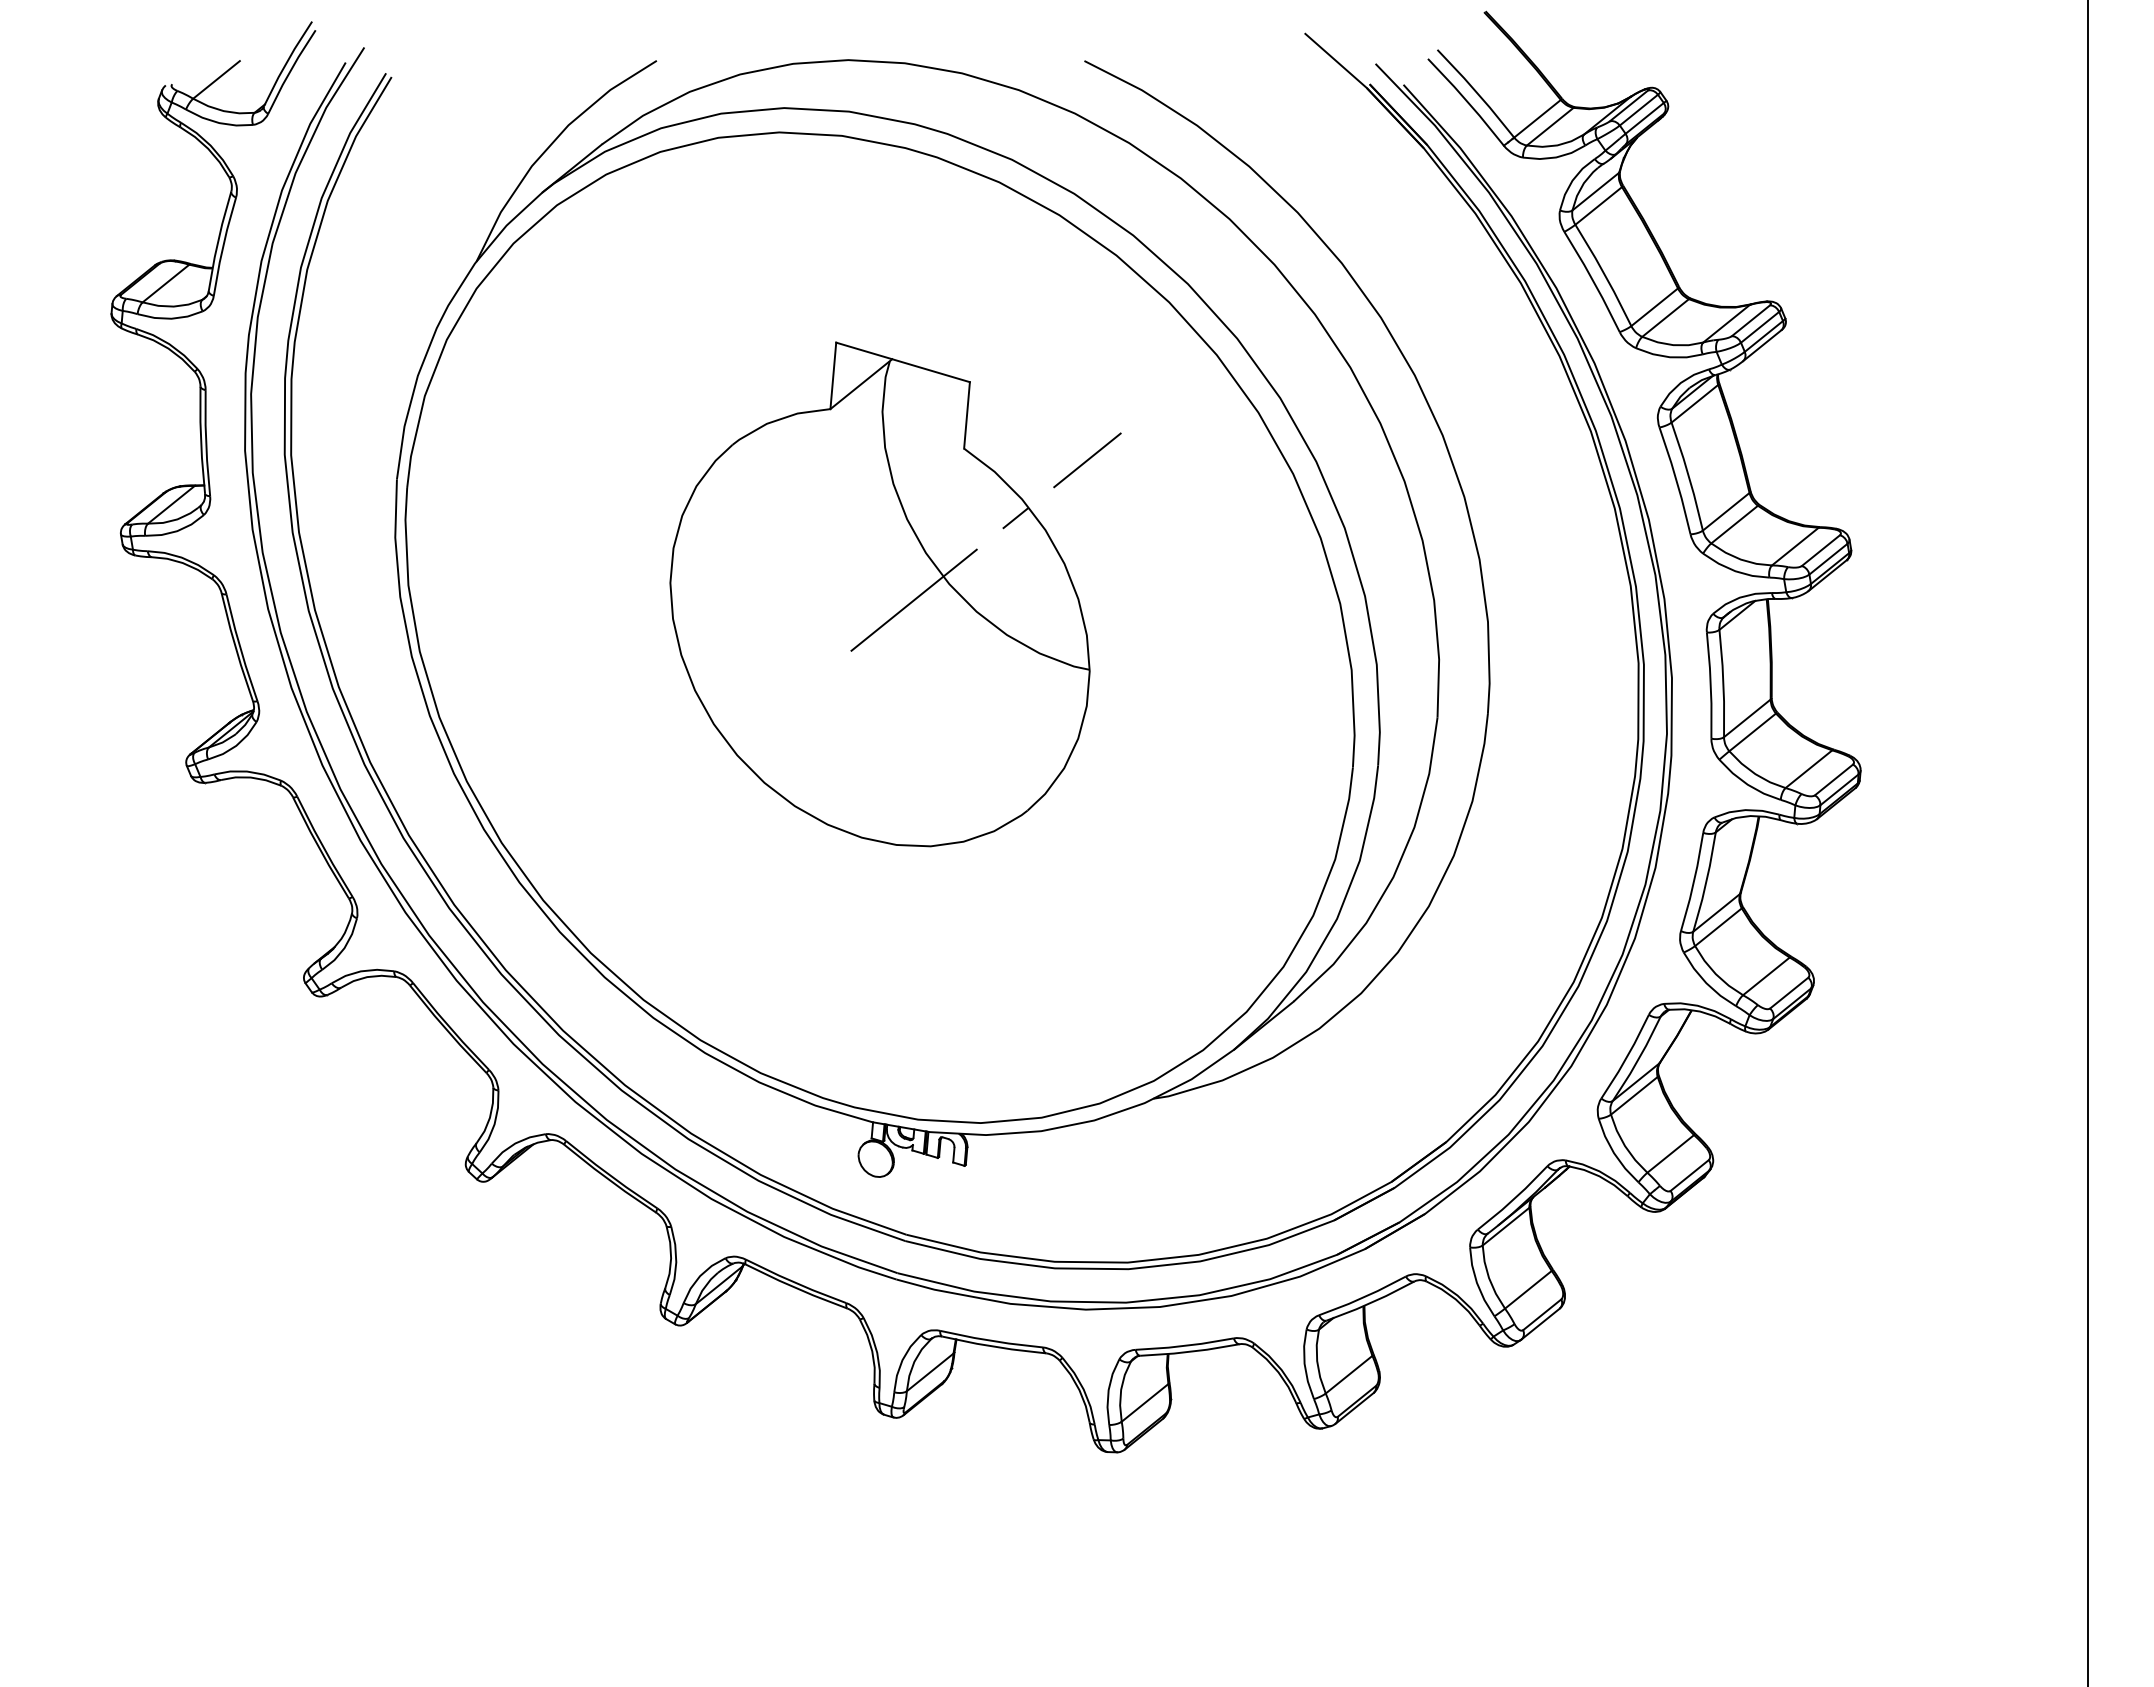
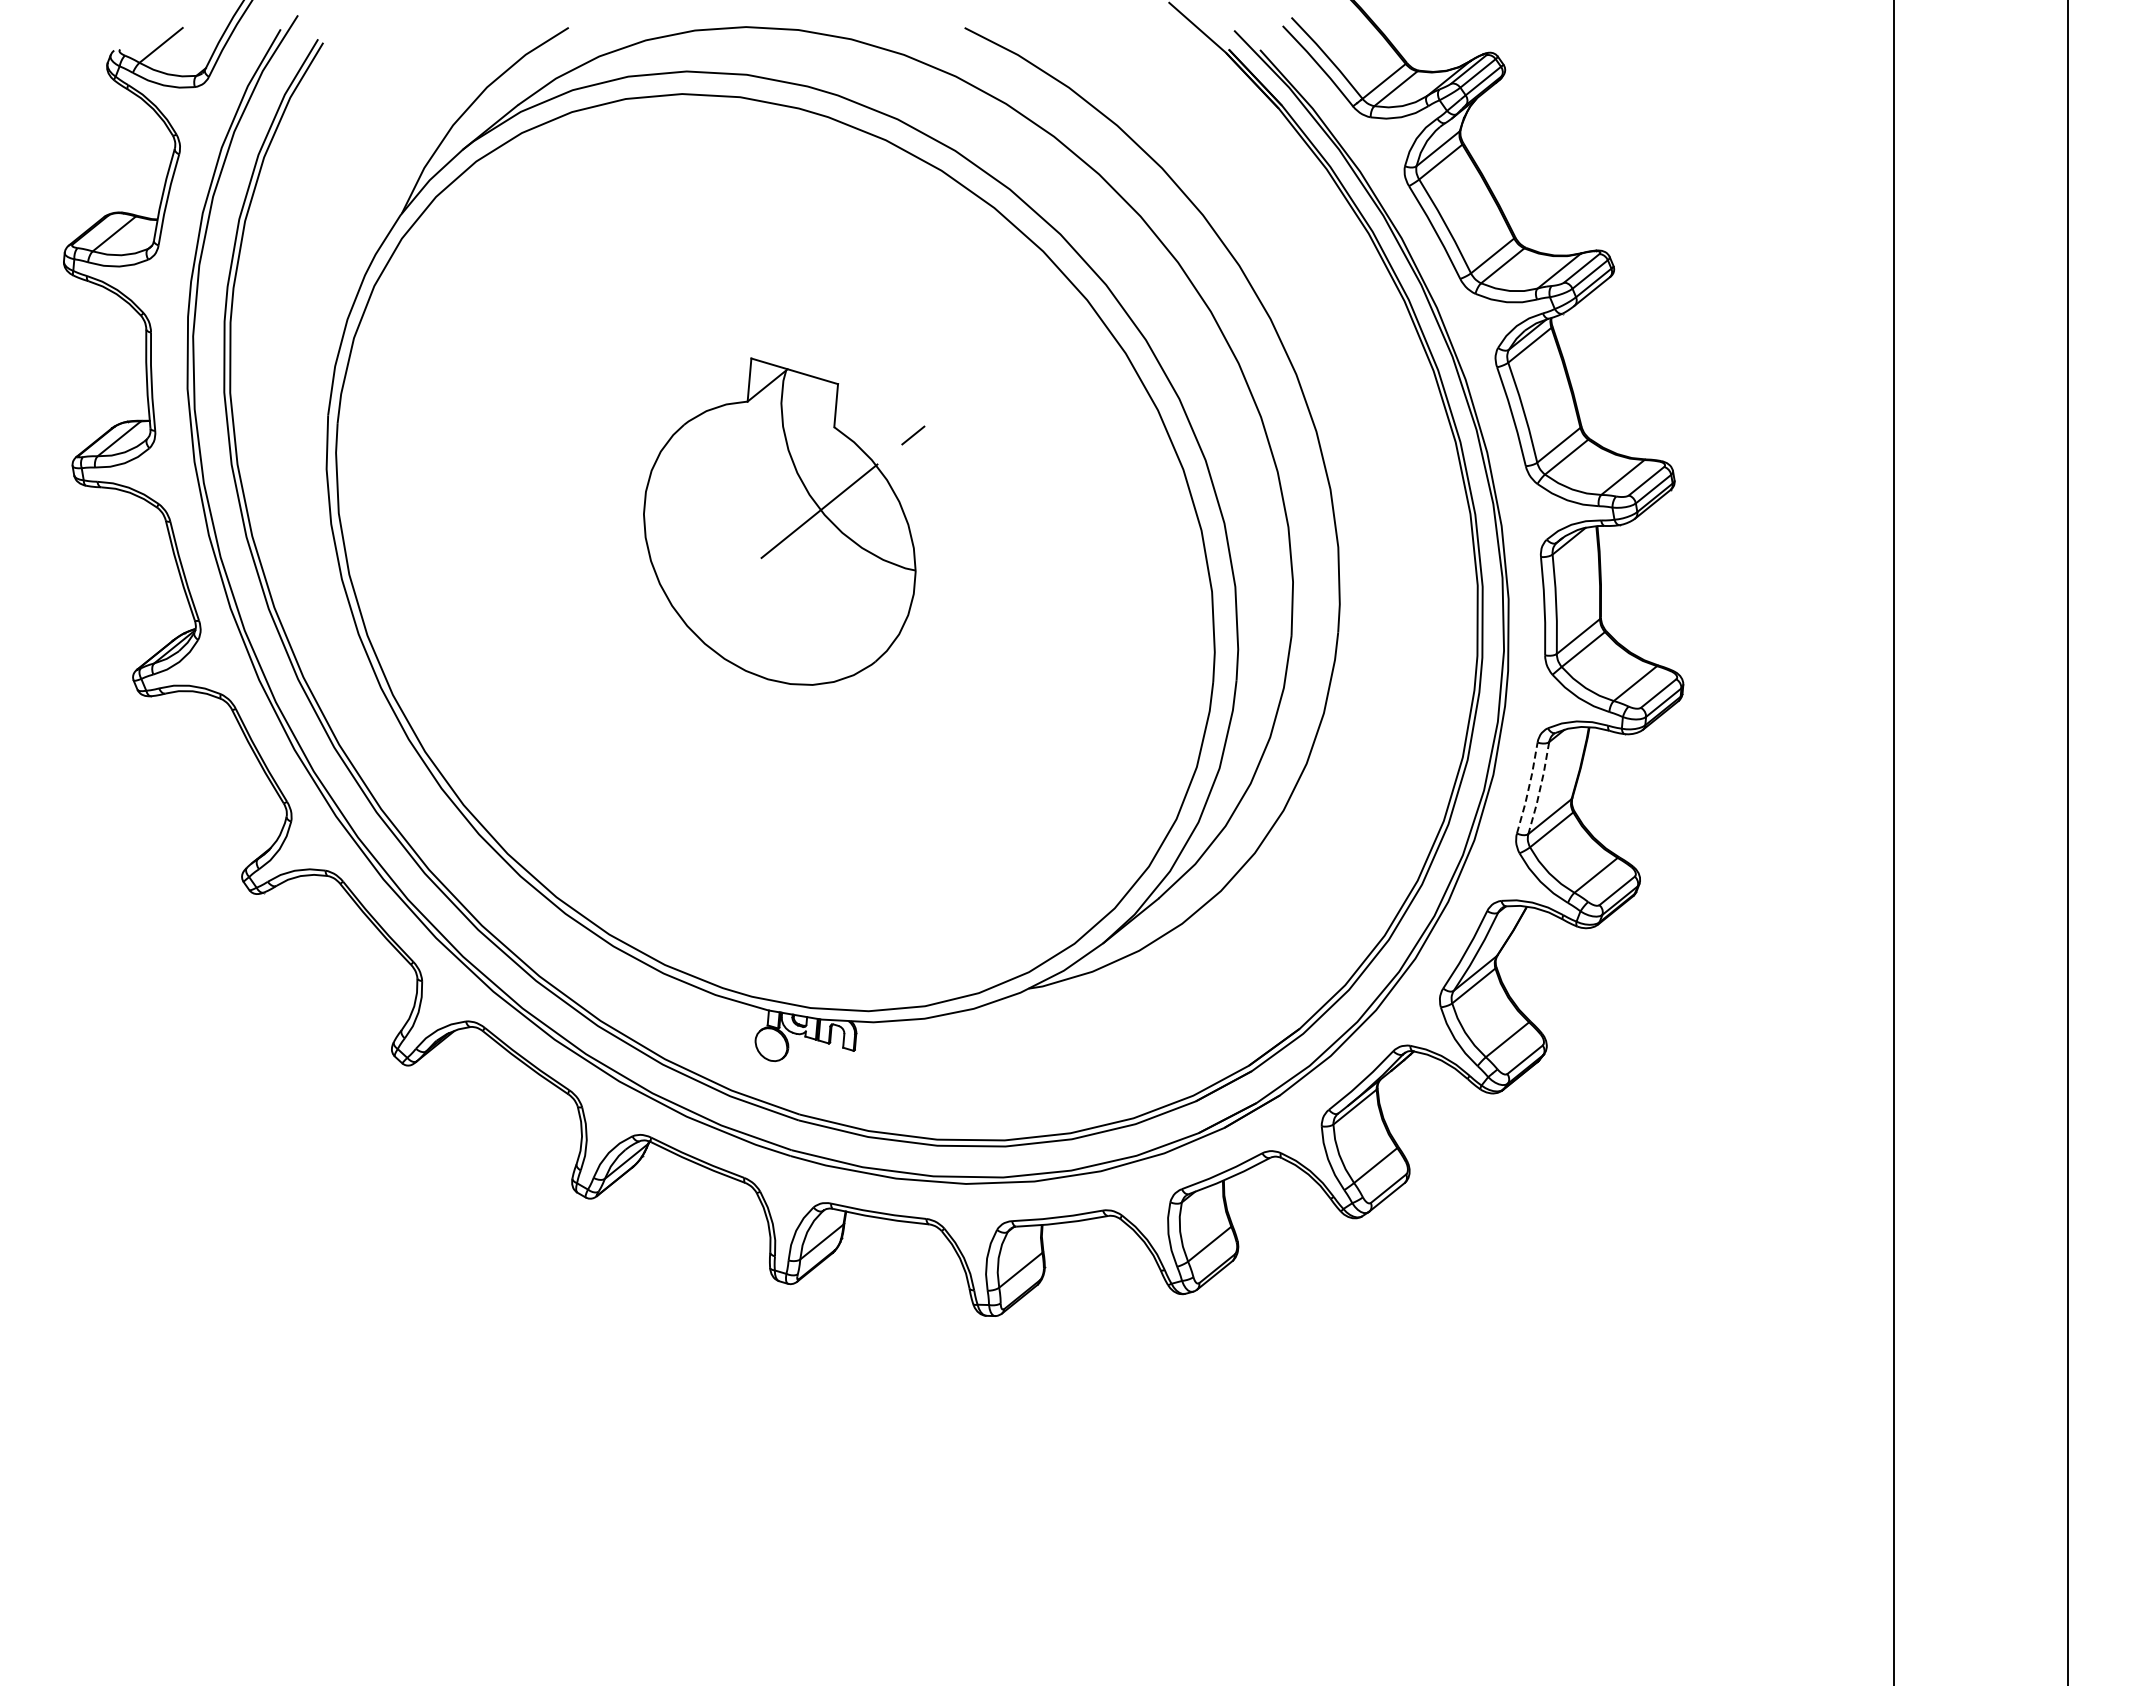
part: (895, 594) -> (789, 521), size x0.7
line: (1693, 881) -> (1528, 787), solid -> dashed
line: (1706, 882) -> (1540, 788), solid -> dashed

